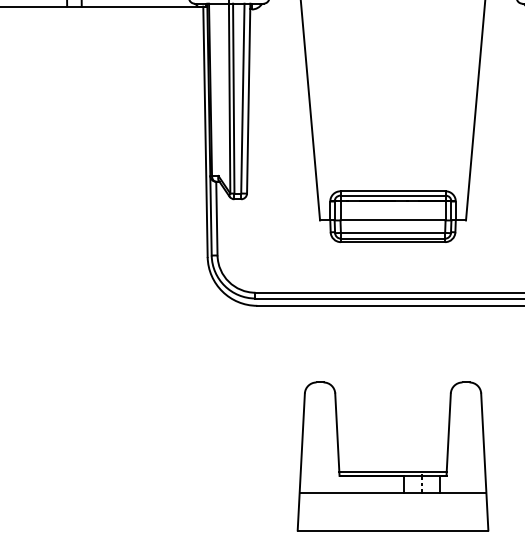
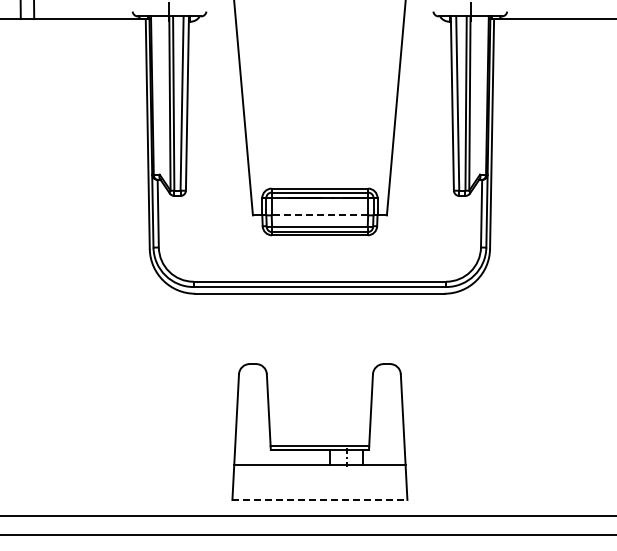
line: (392, 220) -> (319, 215), solid -> dashed
line: (393, 529) -> (320, 499), solid -> dashed

